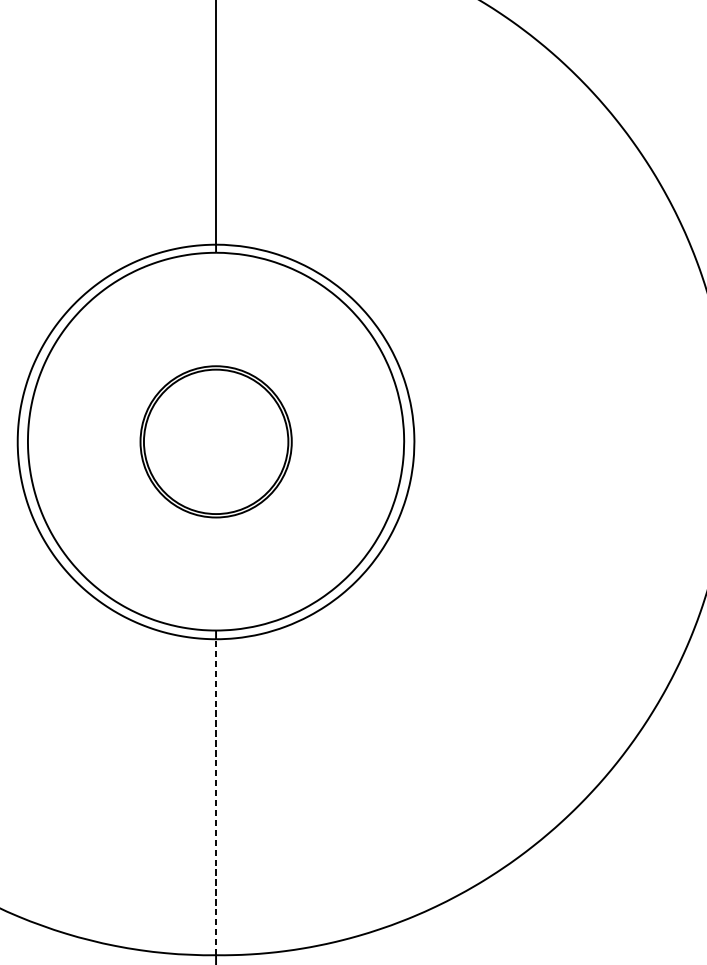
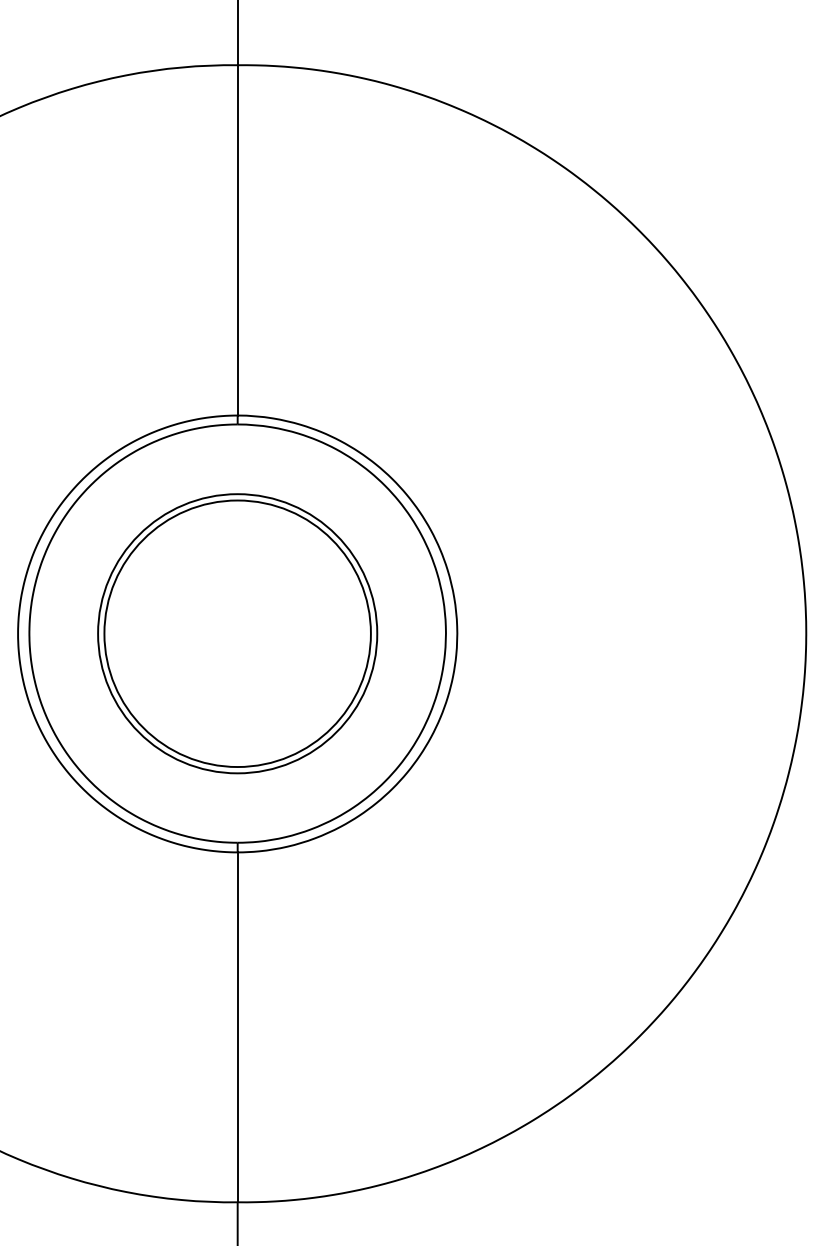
part: (215, 441) -> (237, 633), size x1.67
line: (215, 797) -> (237, 1027), dashed -> solid

